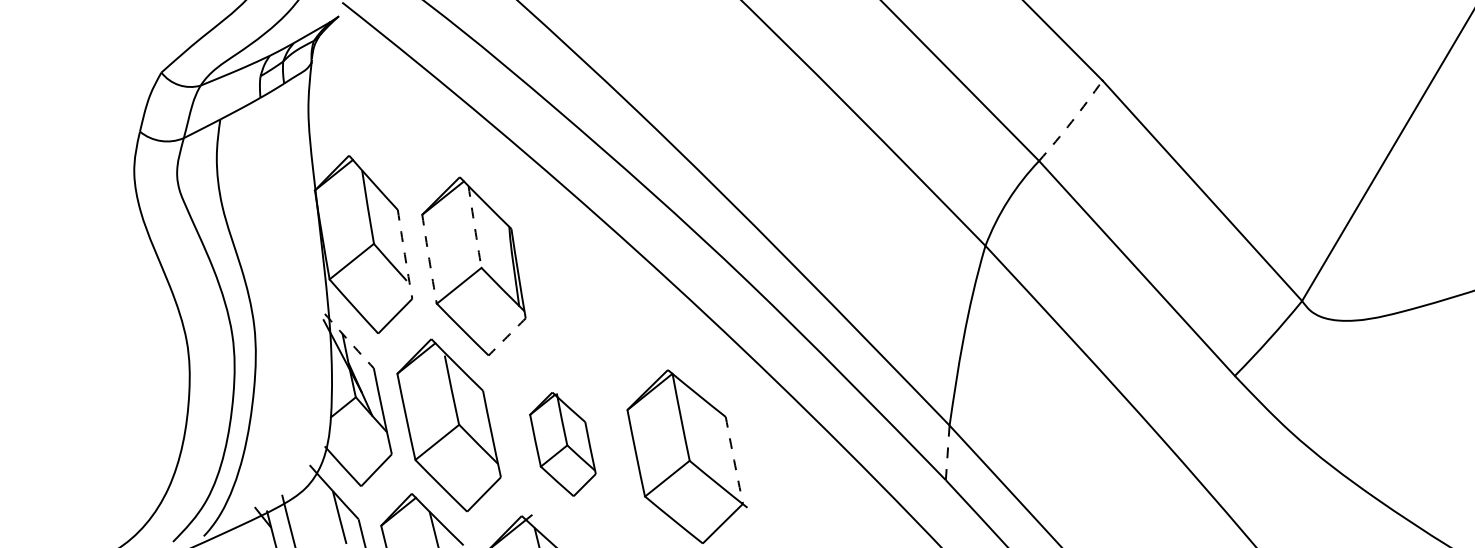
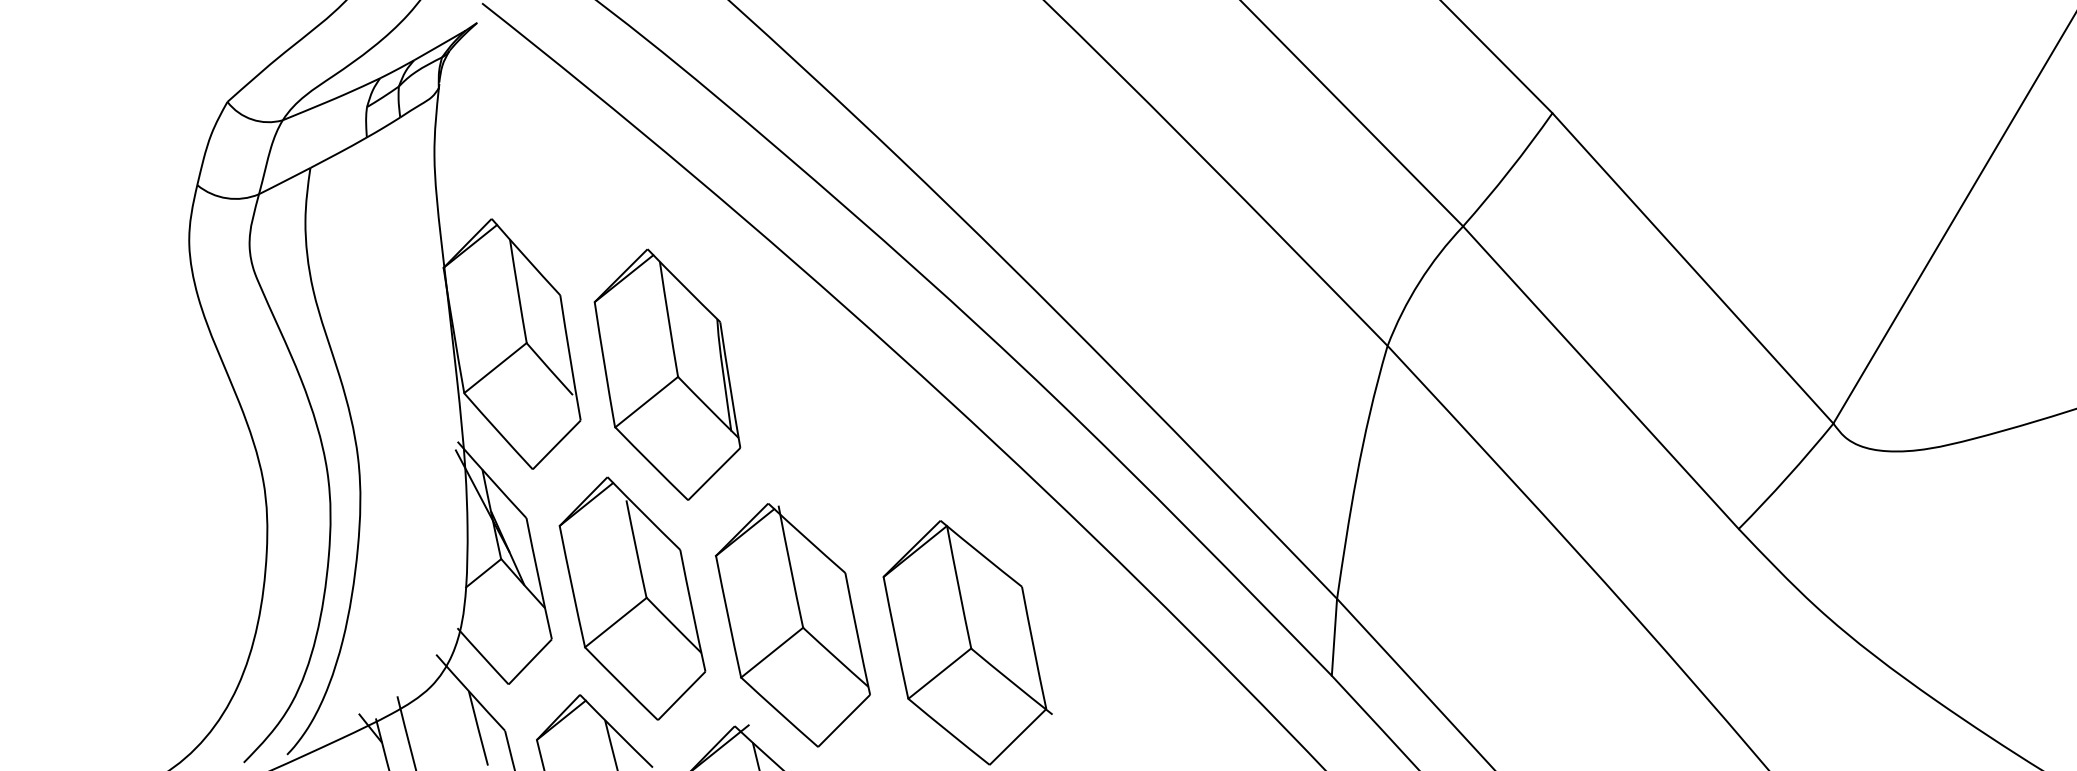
arc: (1072, 121) -> (1509, 170), dashed -> solid
arc: (474, 227) -> (668, 319), dashed -> solid
arc: (405, 254) -> (570, 357), dashed -> solid
arc: (429, 259) -> (604, 364), dashed -> solid
arc: (507, 337) -> (714, 474), dashed -> solid
arc: (348, 341) -> (491, 480), dashed -> solid
part: (562, 444) -> (792, 625), size x1.67
line: (947, 453) -> (1334, 638), dashed -> solid
arc: (733, 460) -> (1033, 647), dashed -> solid

